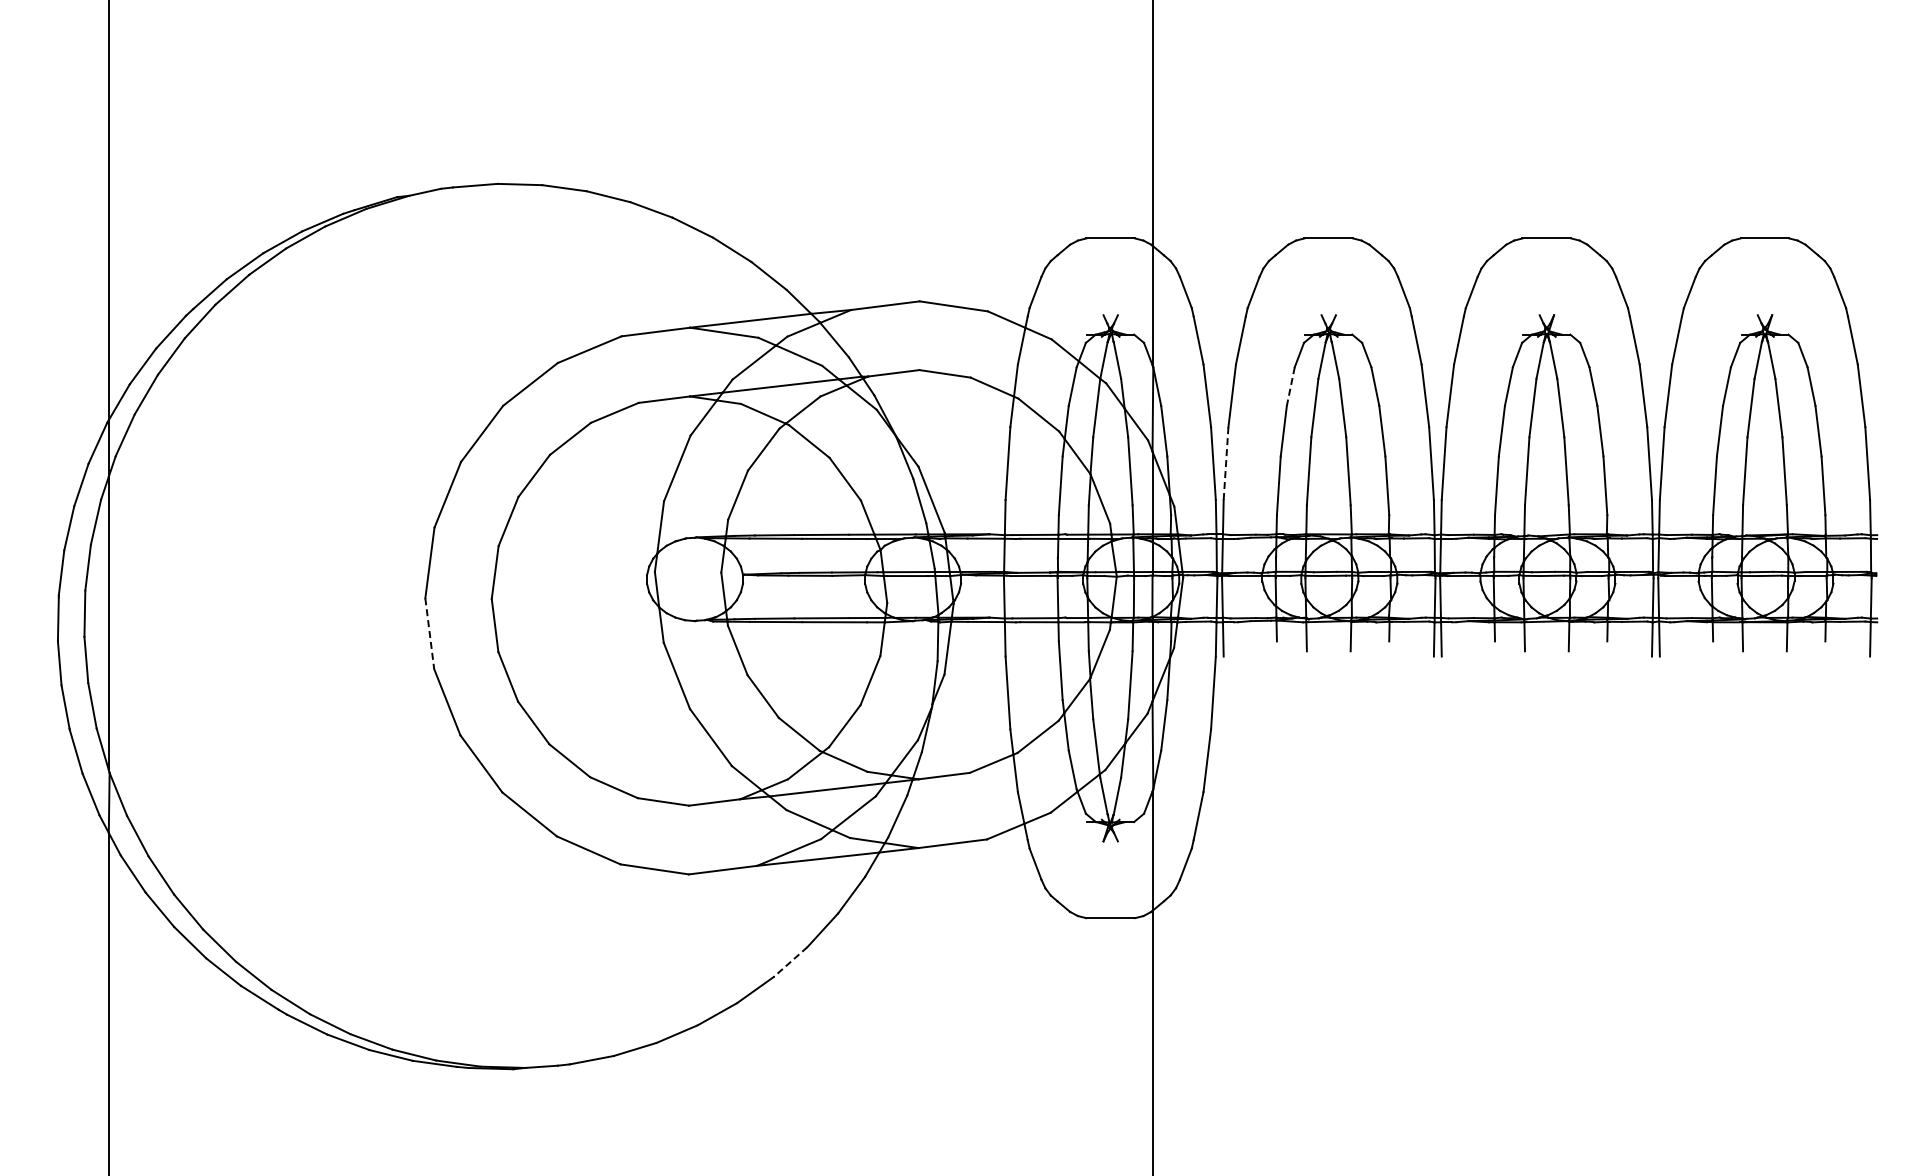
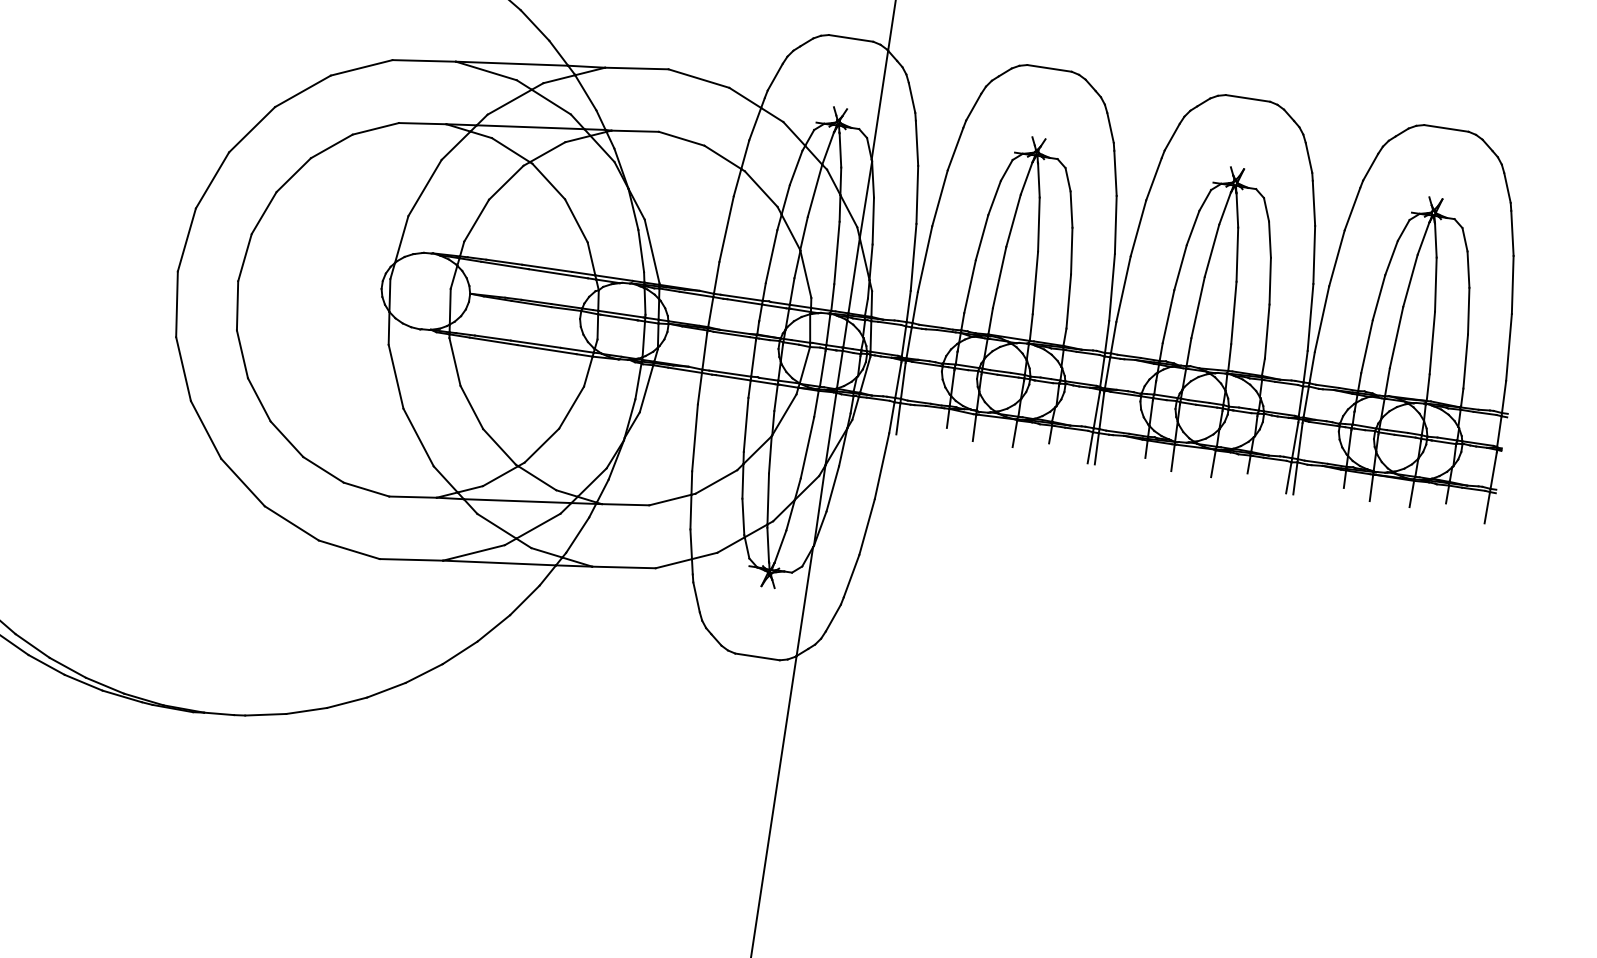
line: (1290, 386) -> (994, 197), dashed -> solid
line: (1226, 463) -> (925, 259), dashed -> solid
line: (429, 633) -> (176, 304), dashed -> solid
line: (790, 962) -> (460, 653), dashed -> solid

